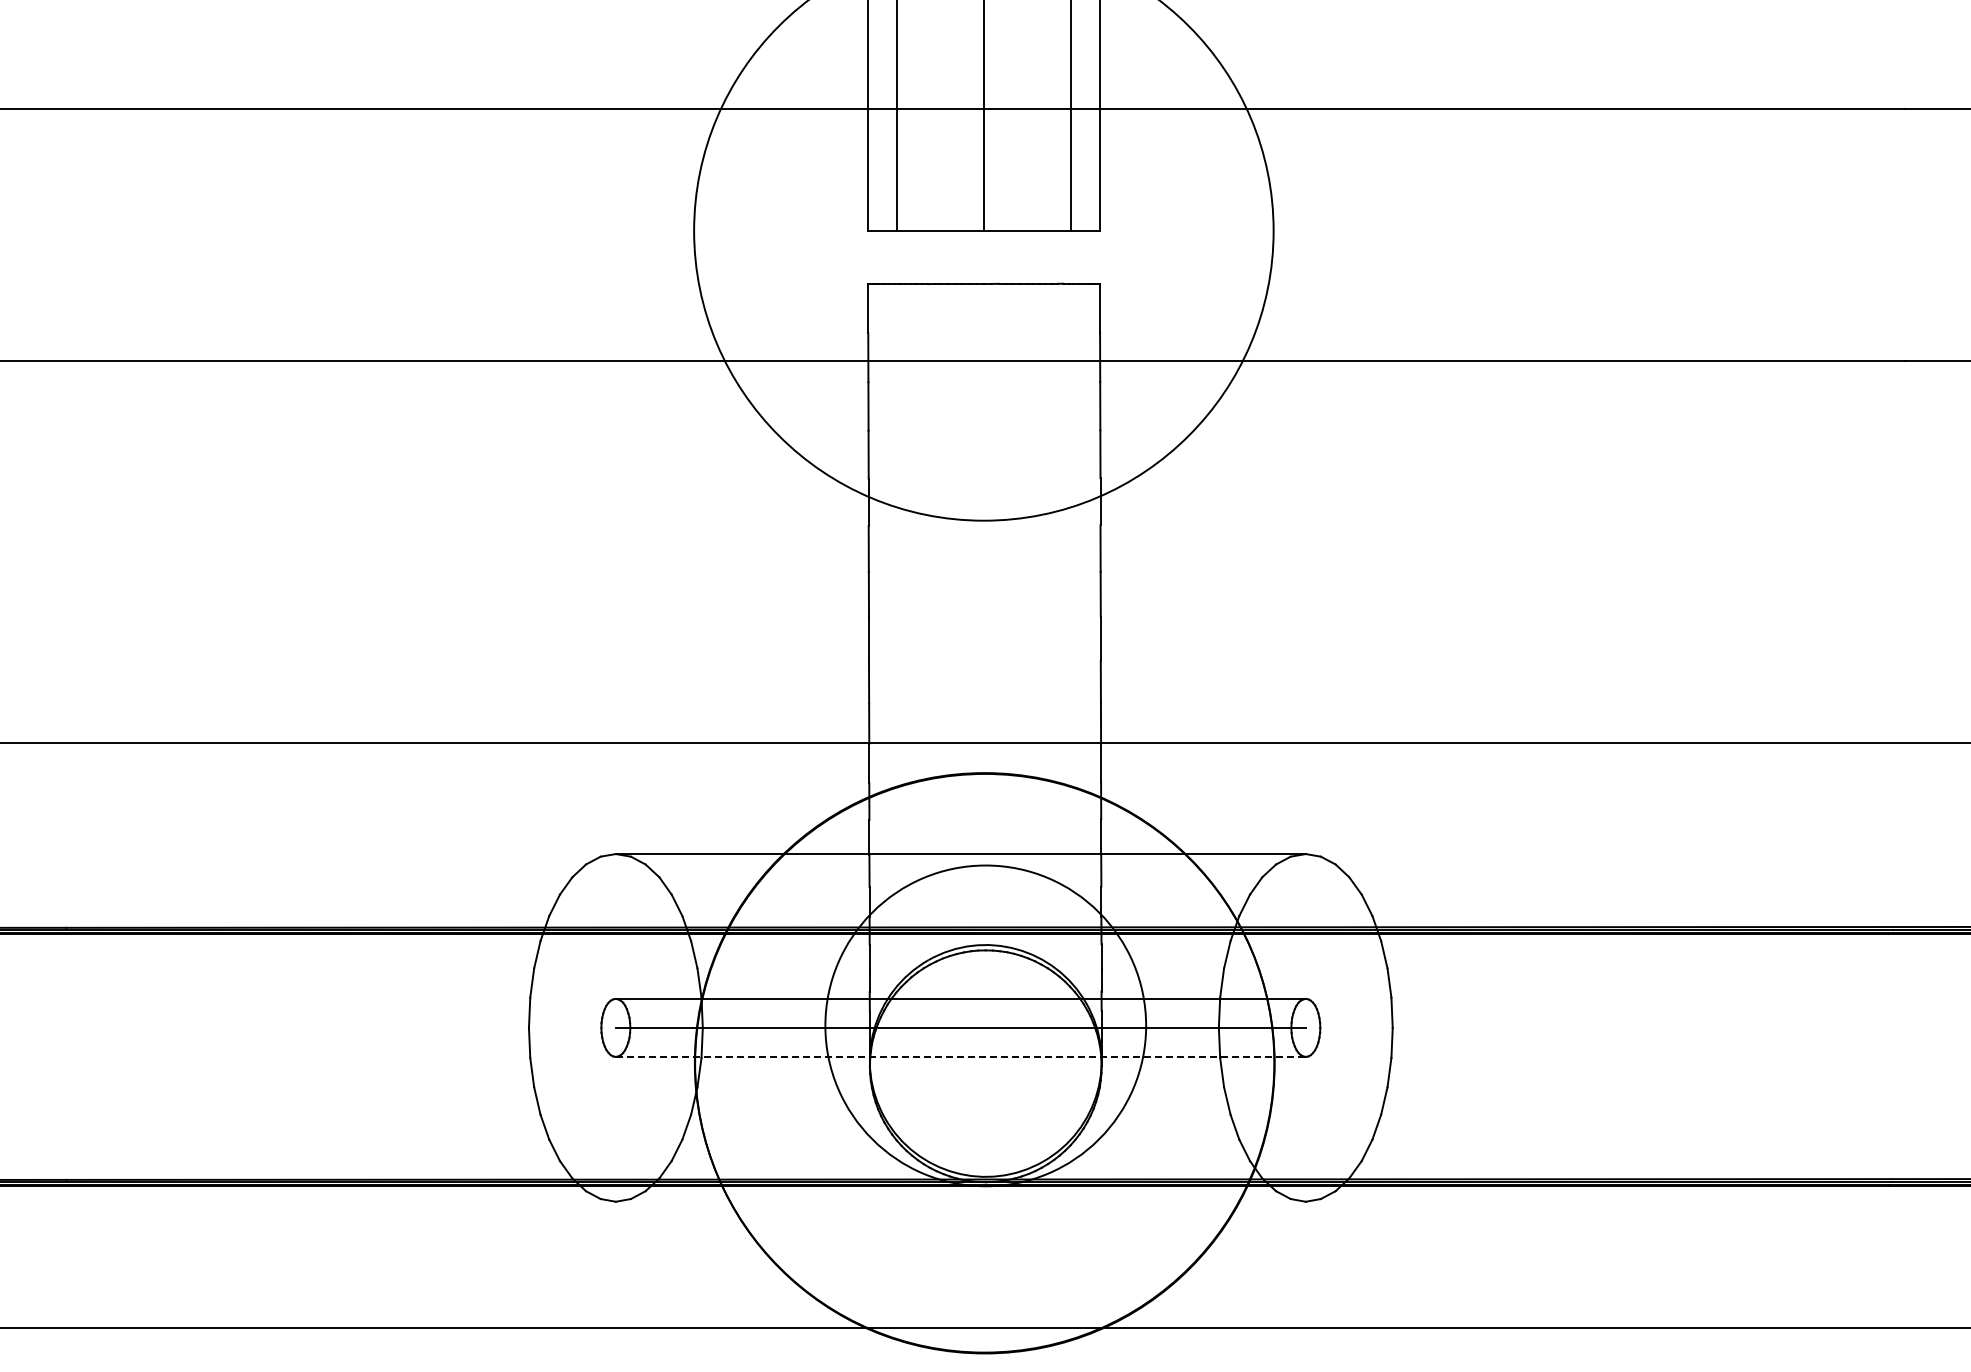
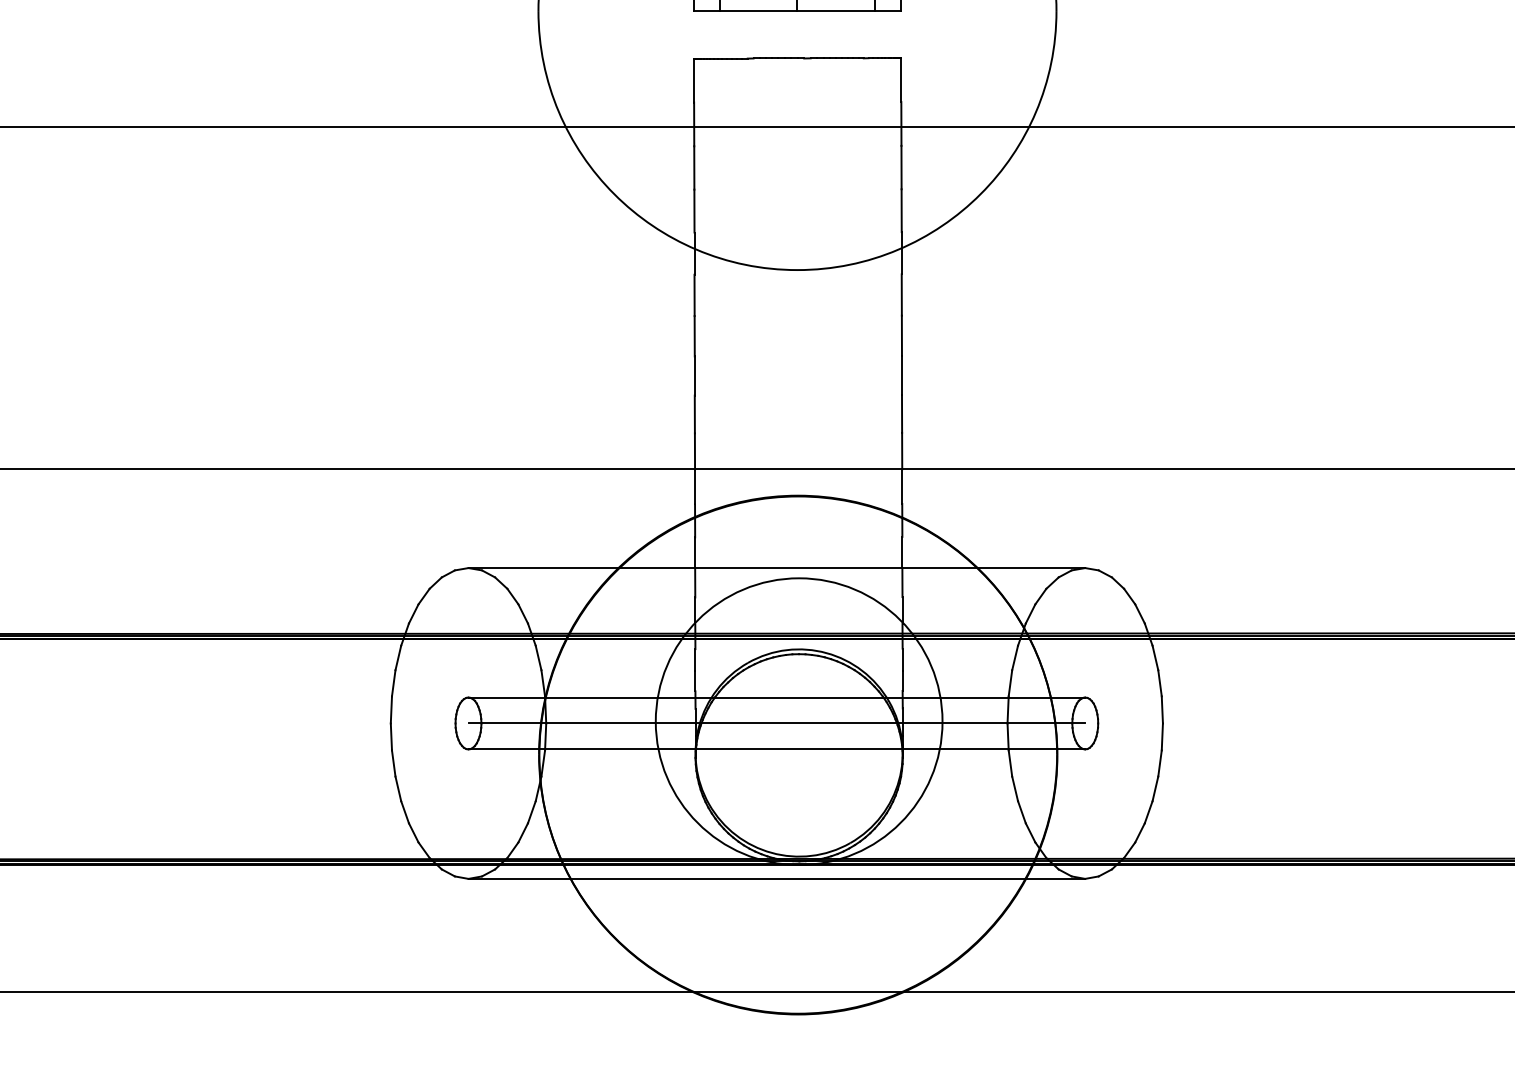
line: (960, 1056) -> (776, 749), dashed -> solid
line: (960, 1201) -> (776, 878), added

